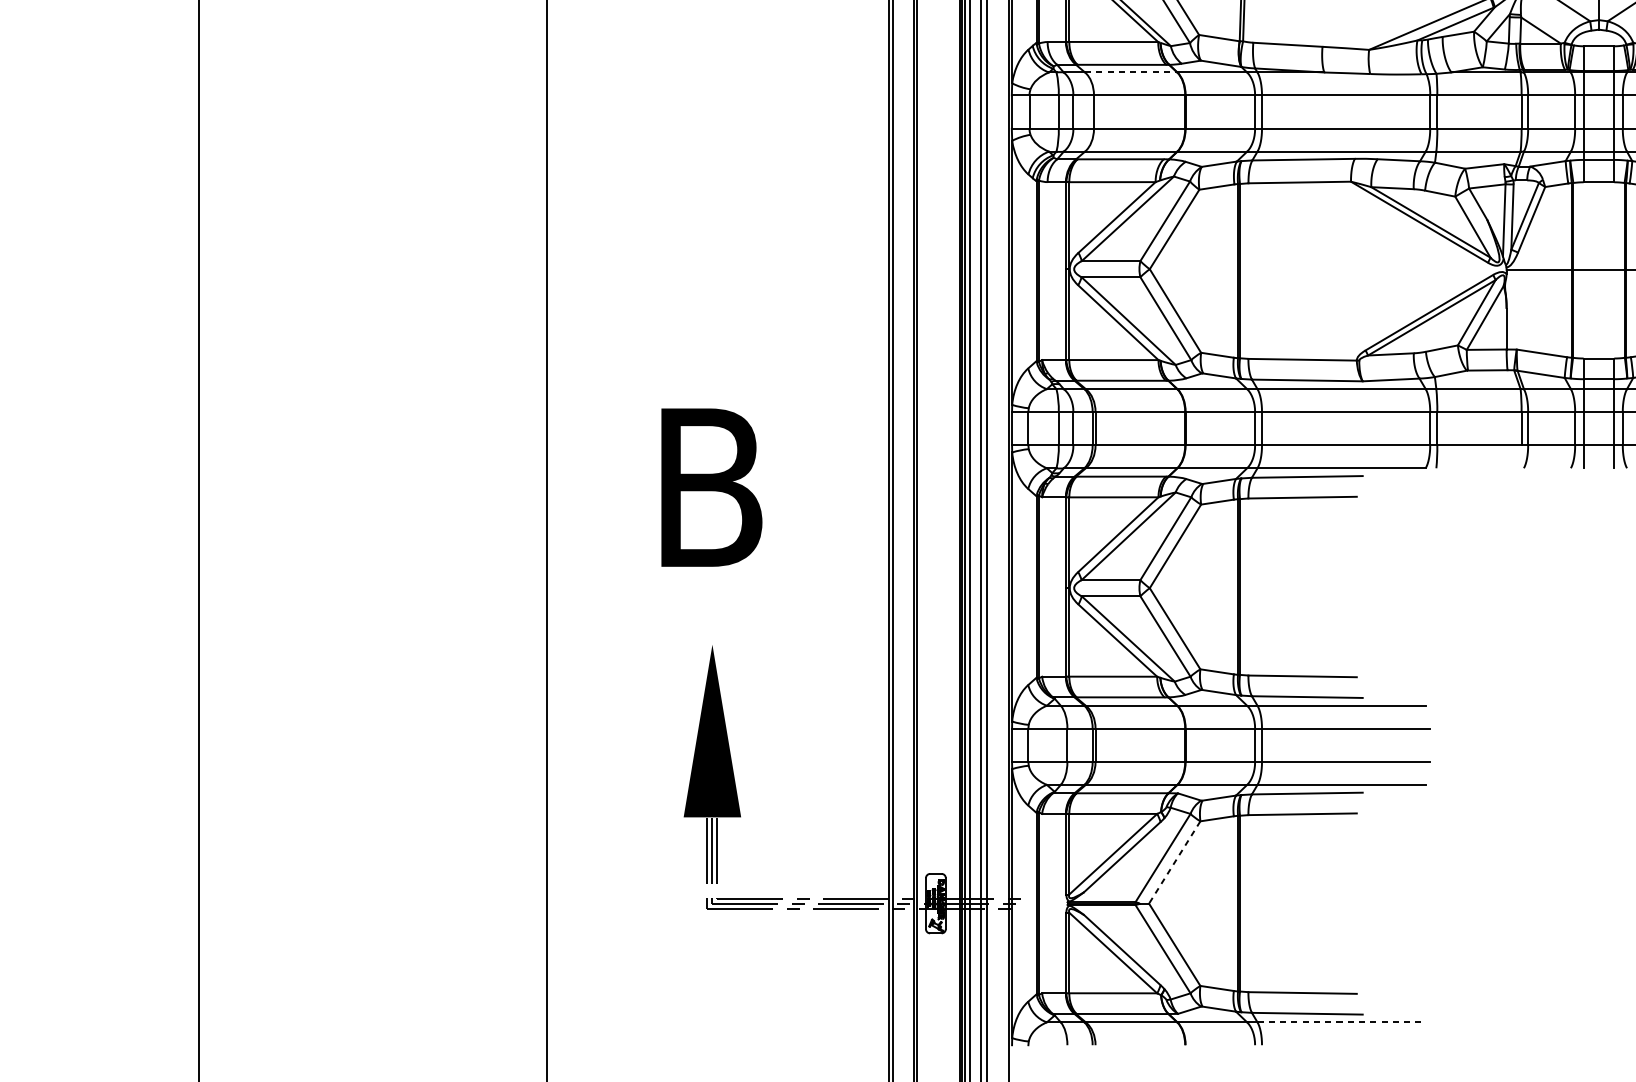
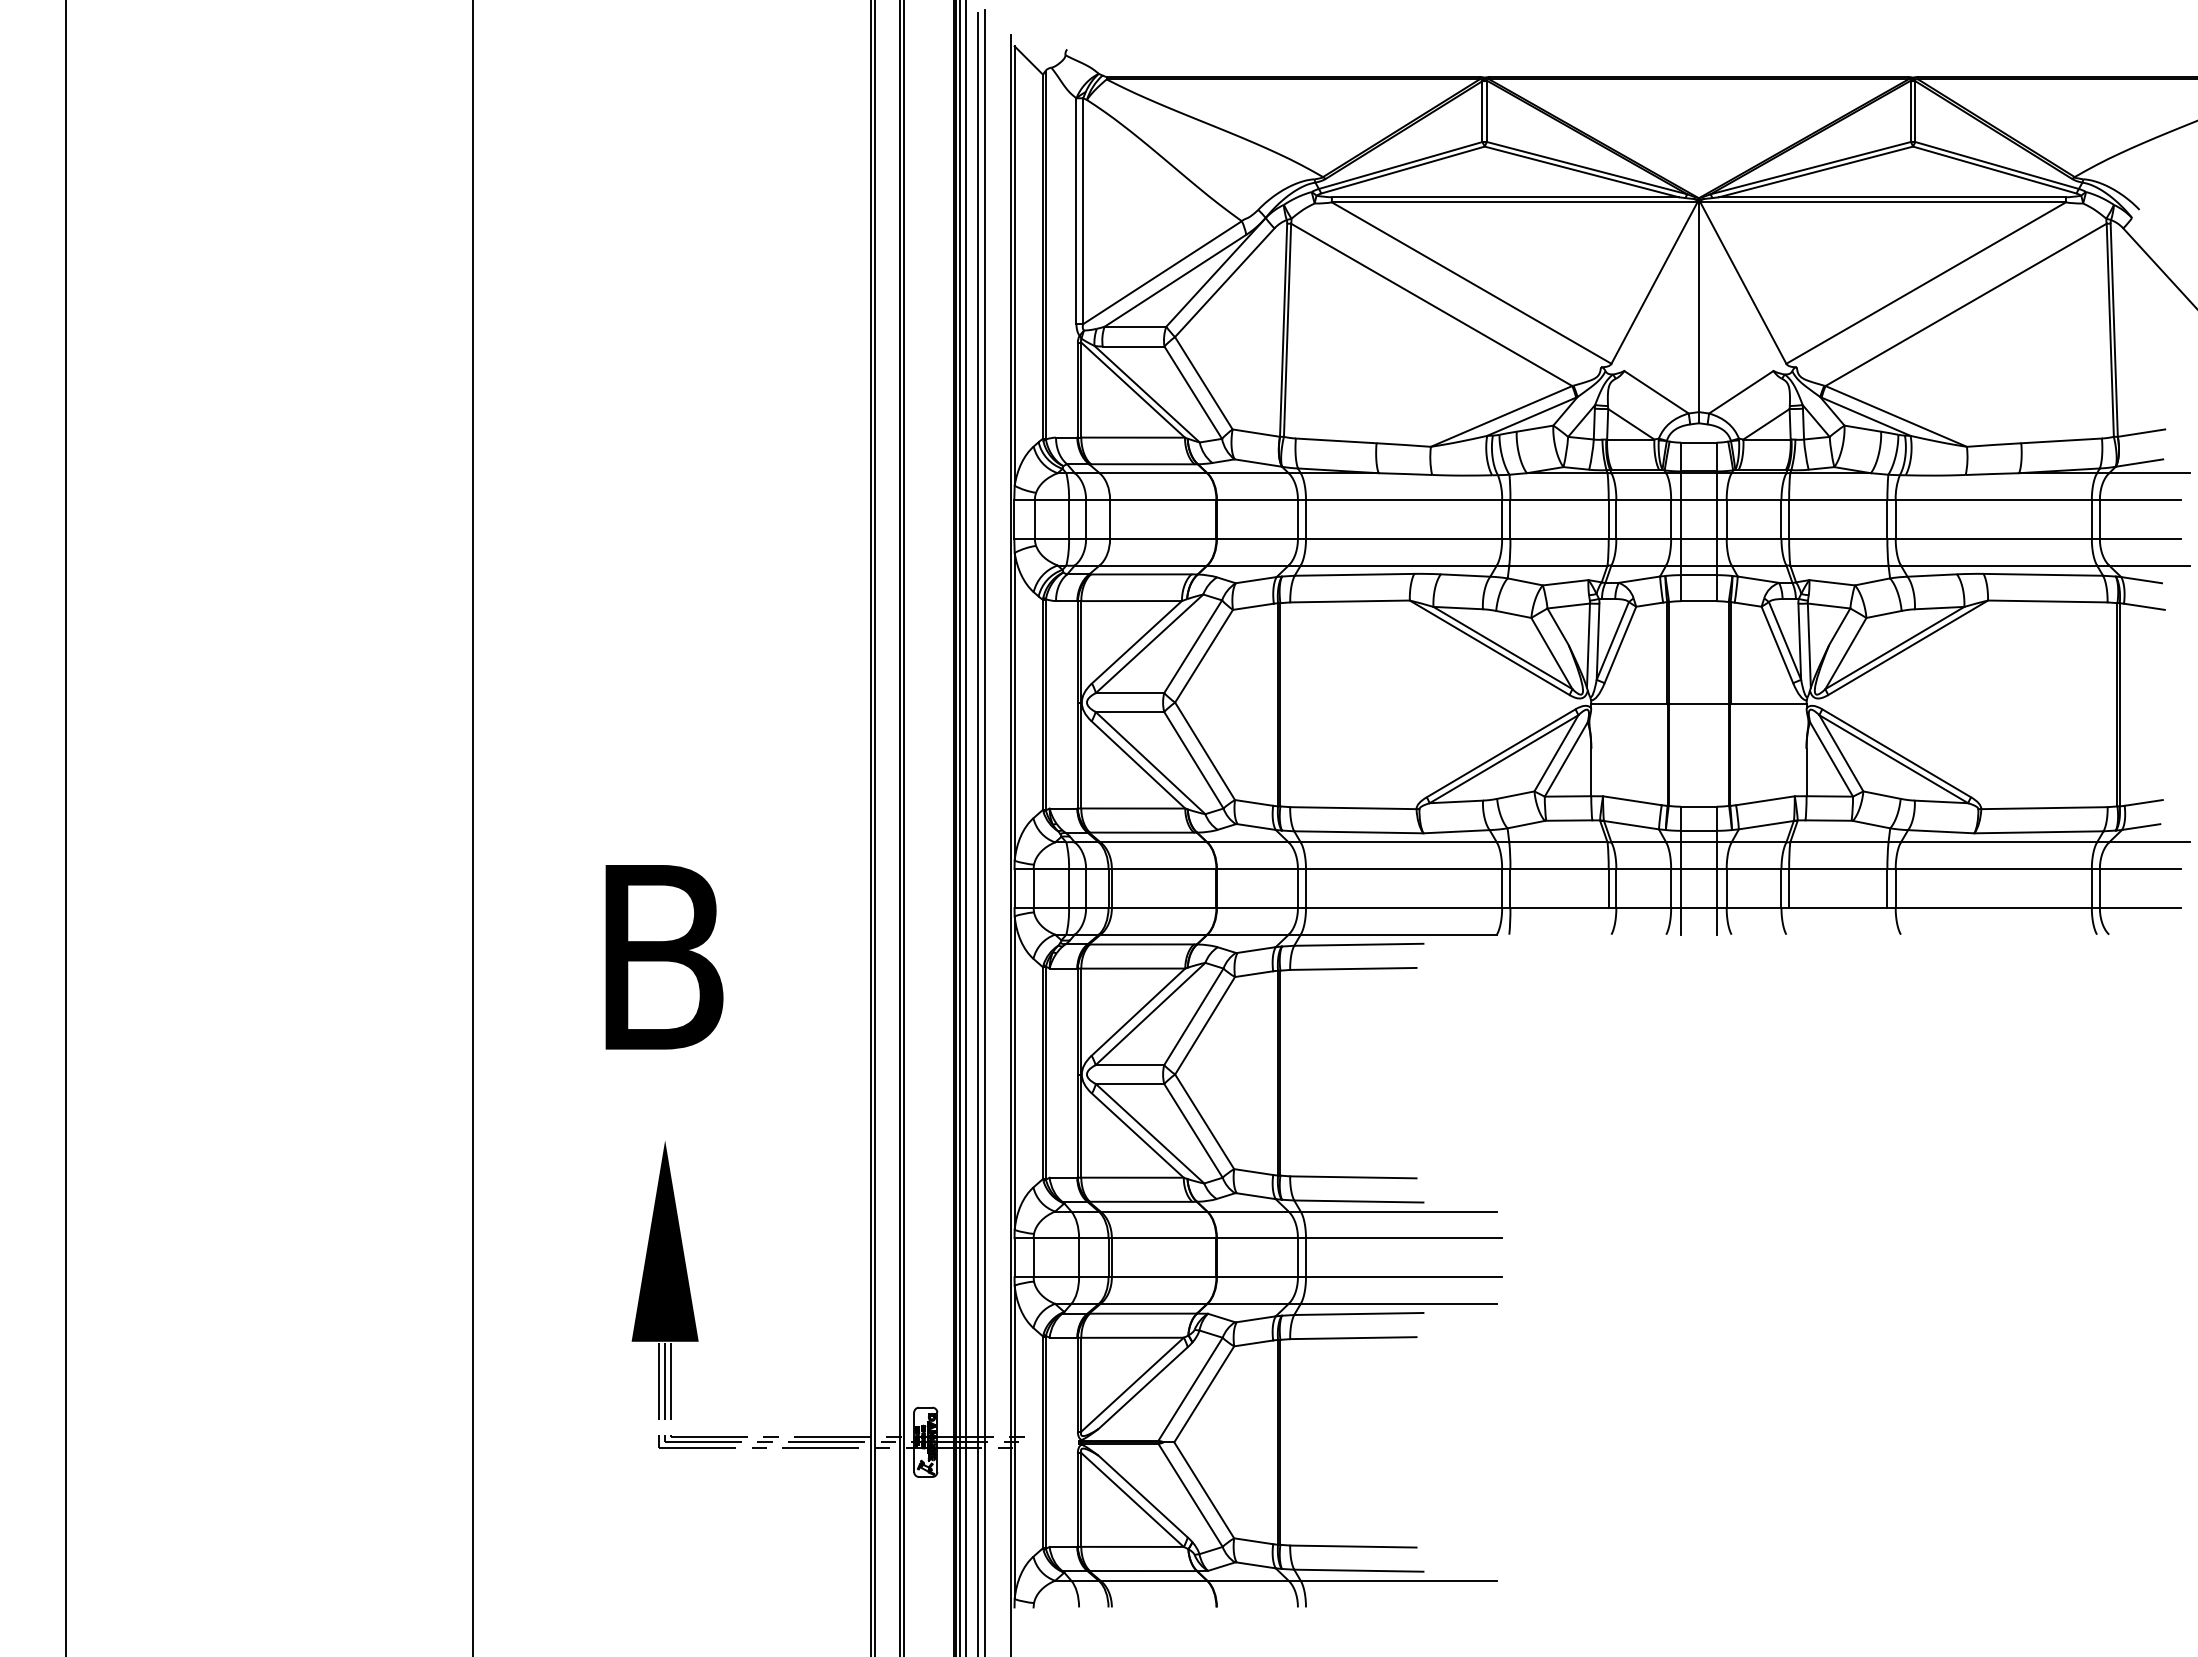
line: (1131, 72) -> (1153, 473), dashed -> solid
line: (1174, 862) -> (1204, 1394), dashed -> solid
line: (1342, 1022) -> (1399, 1580), dashed -> solid

